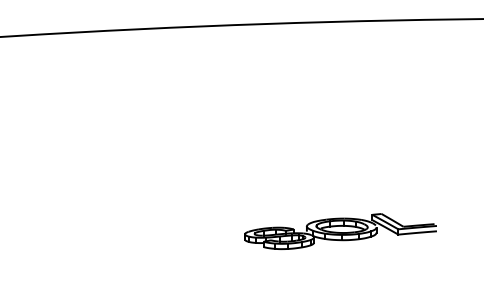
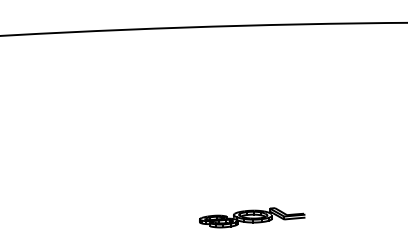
part: (340, 231) -> (252, 217), size x0.6

